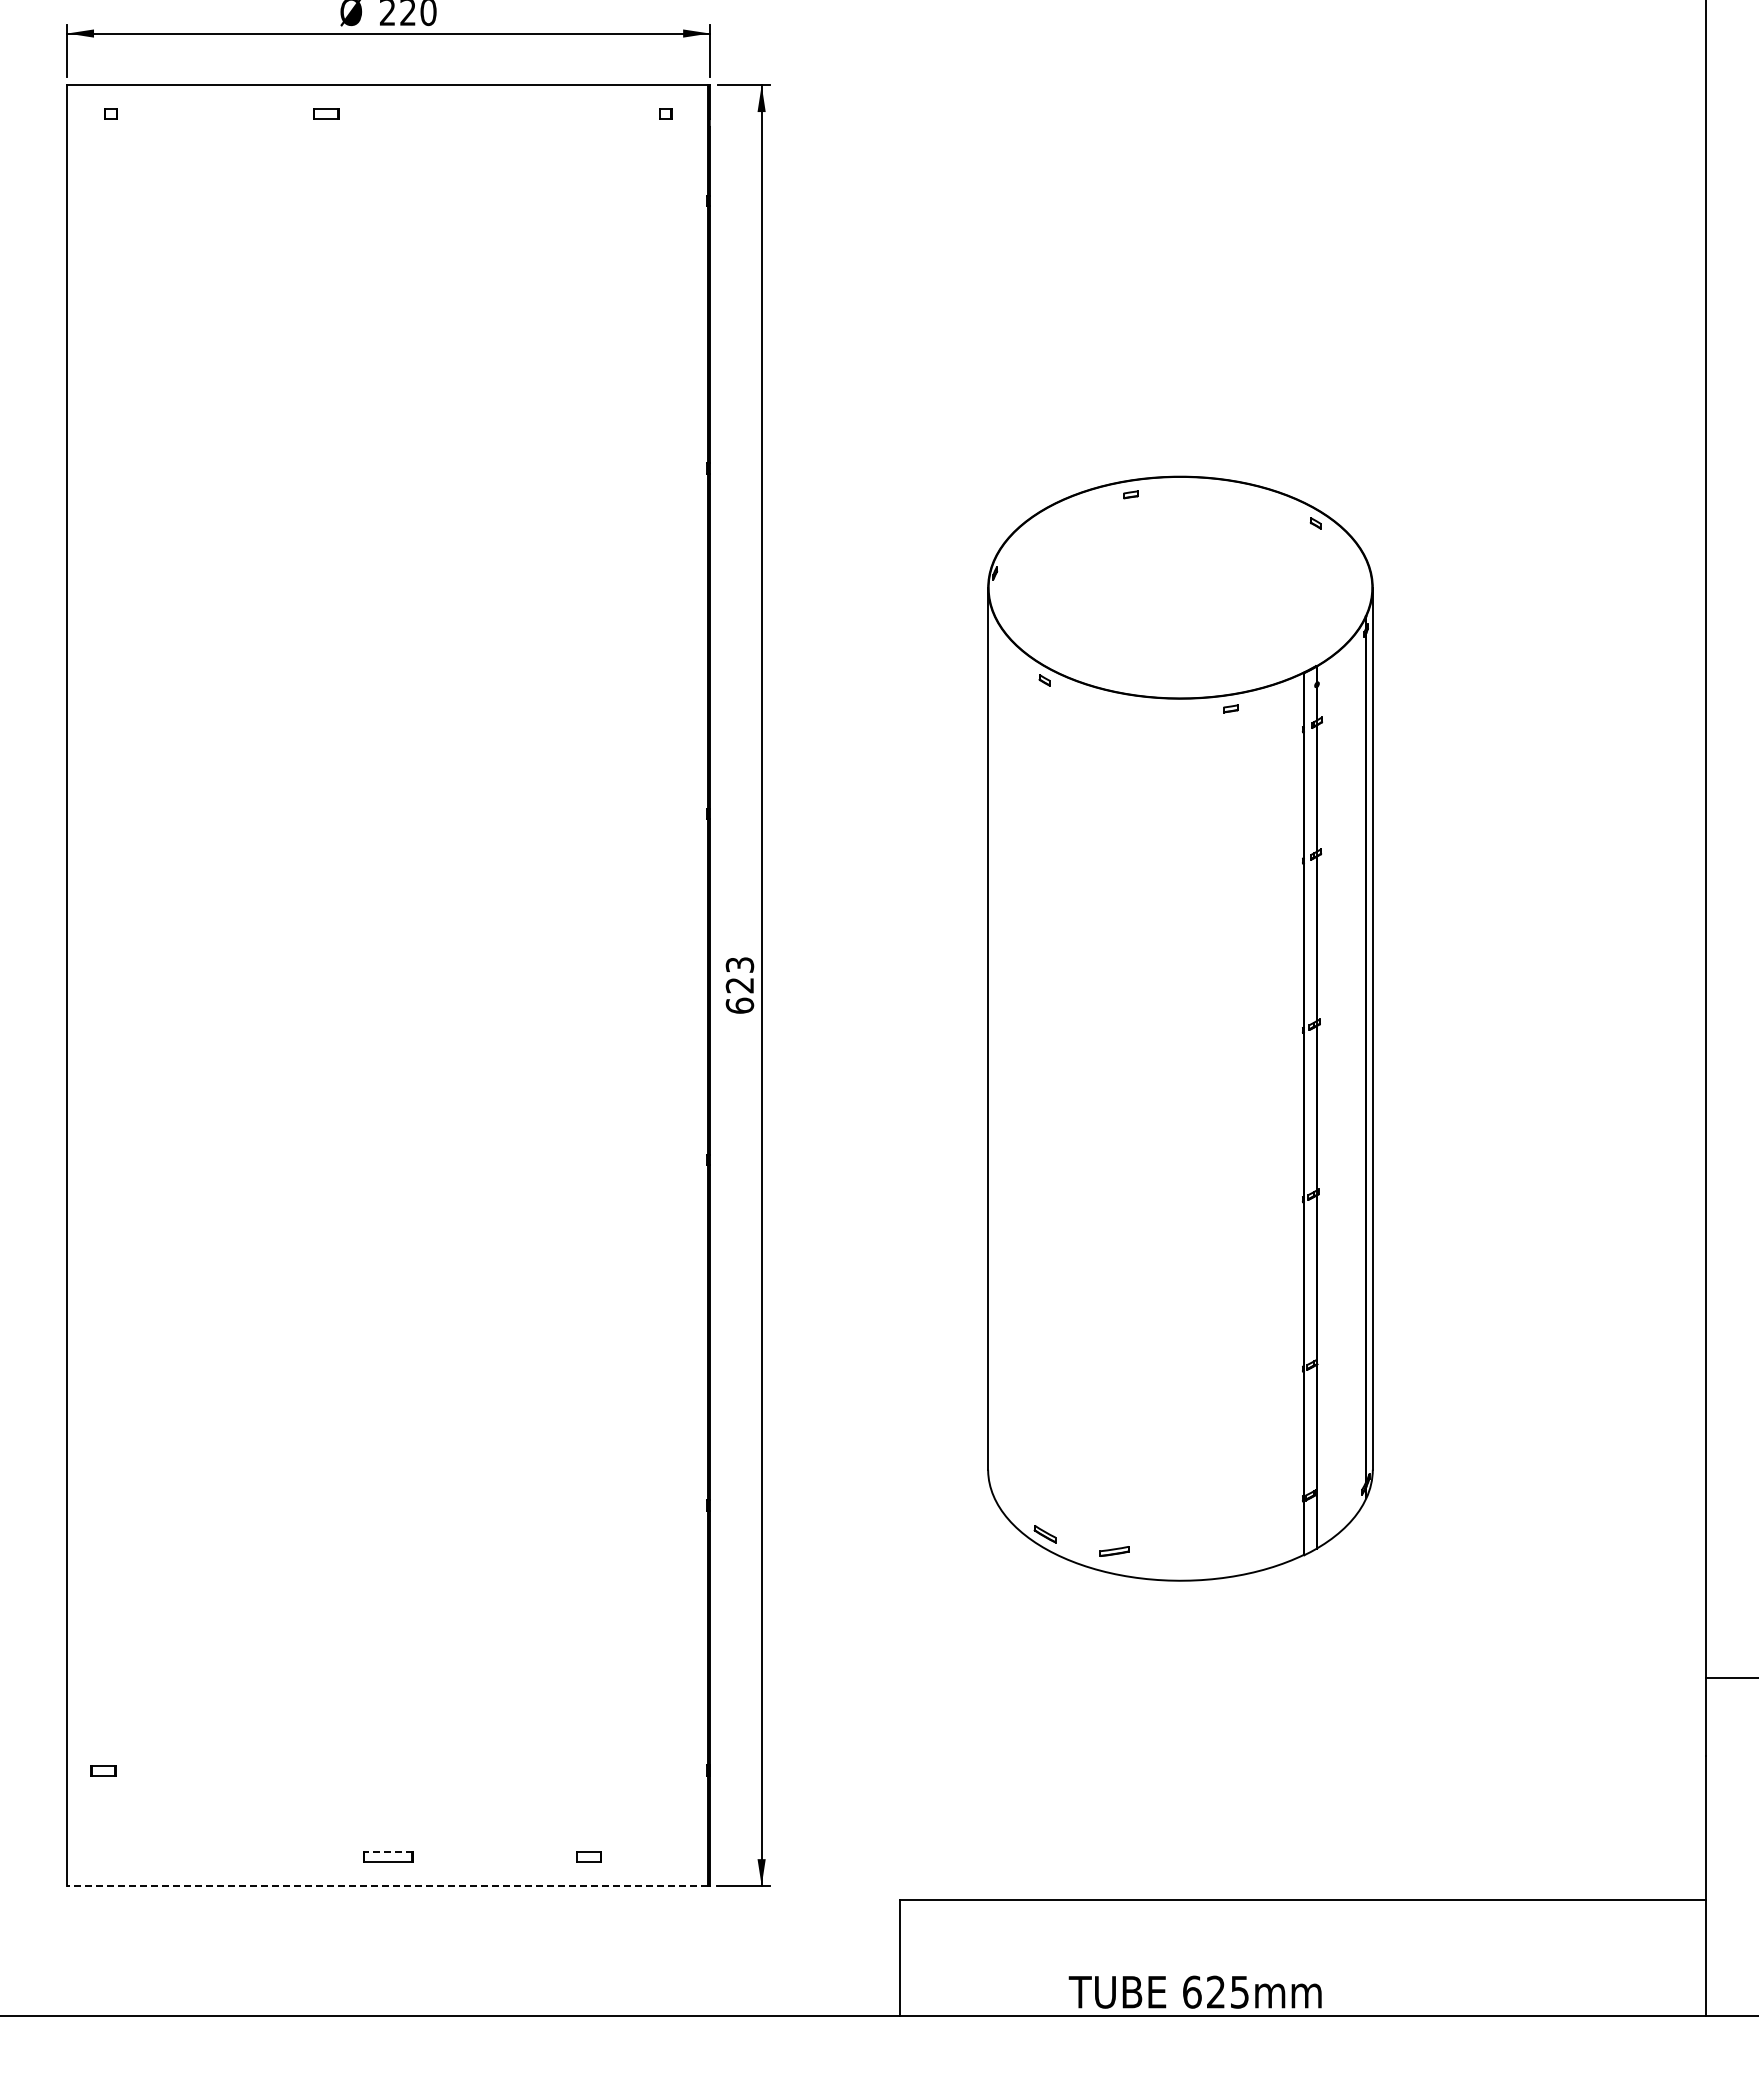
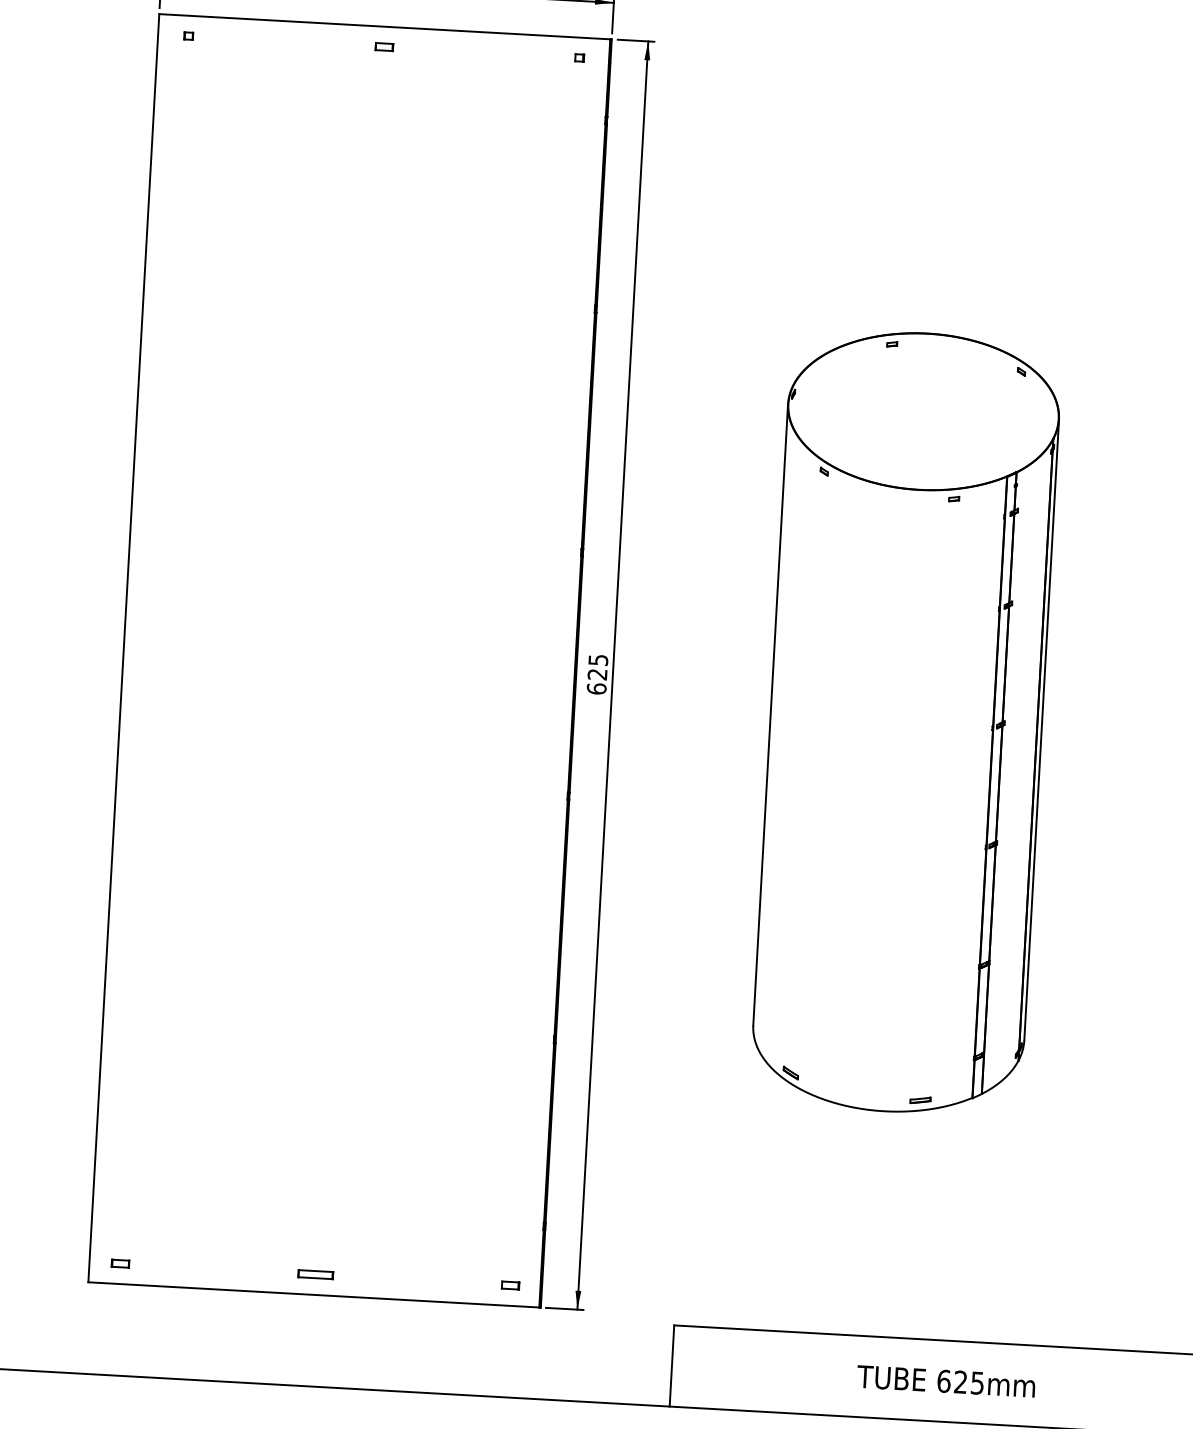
part: (326, 113) -> (384, 46), moved
text: (739, 964) -> (598, 659), 623 -> 625
part: (1114, 1551) -> (920, 1100), moved
part: (103, 1770) -> (120, 1263), moved
line: (388, 1851) -> (315, 1270), dashed -> solid
part: (588, 1856) -> (510, 1285), moved
line: (387, 1885) -> (313, 1294), dashed -> solid
text: (1194, 1991) -> (945, 1380), moved

